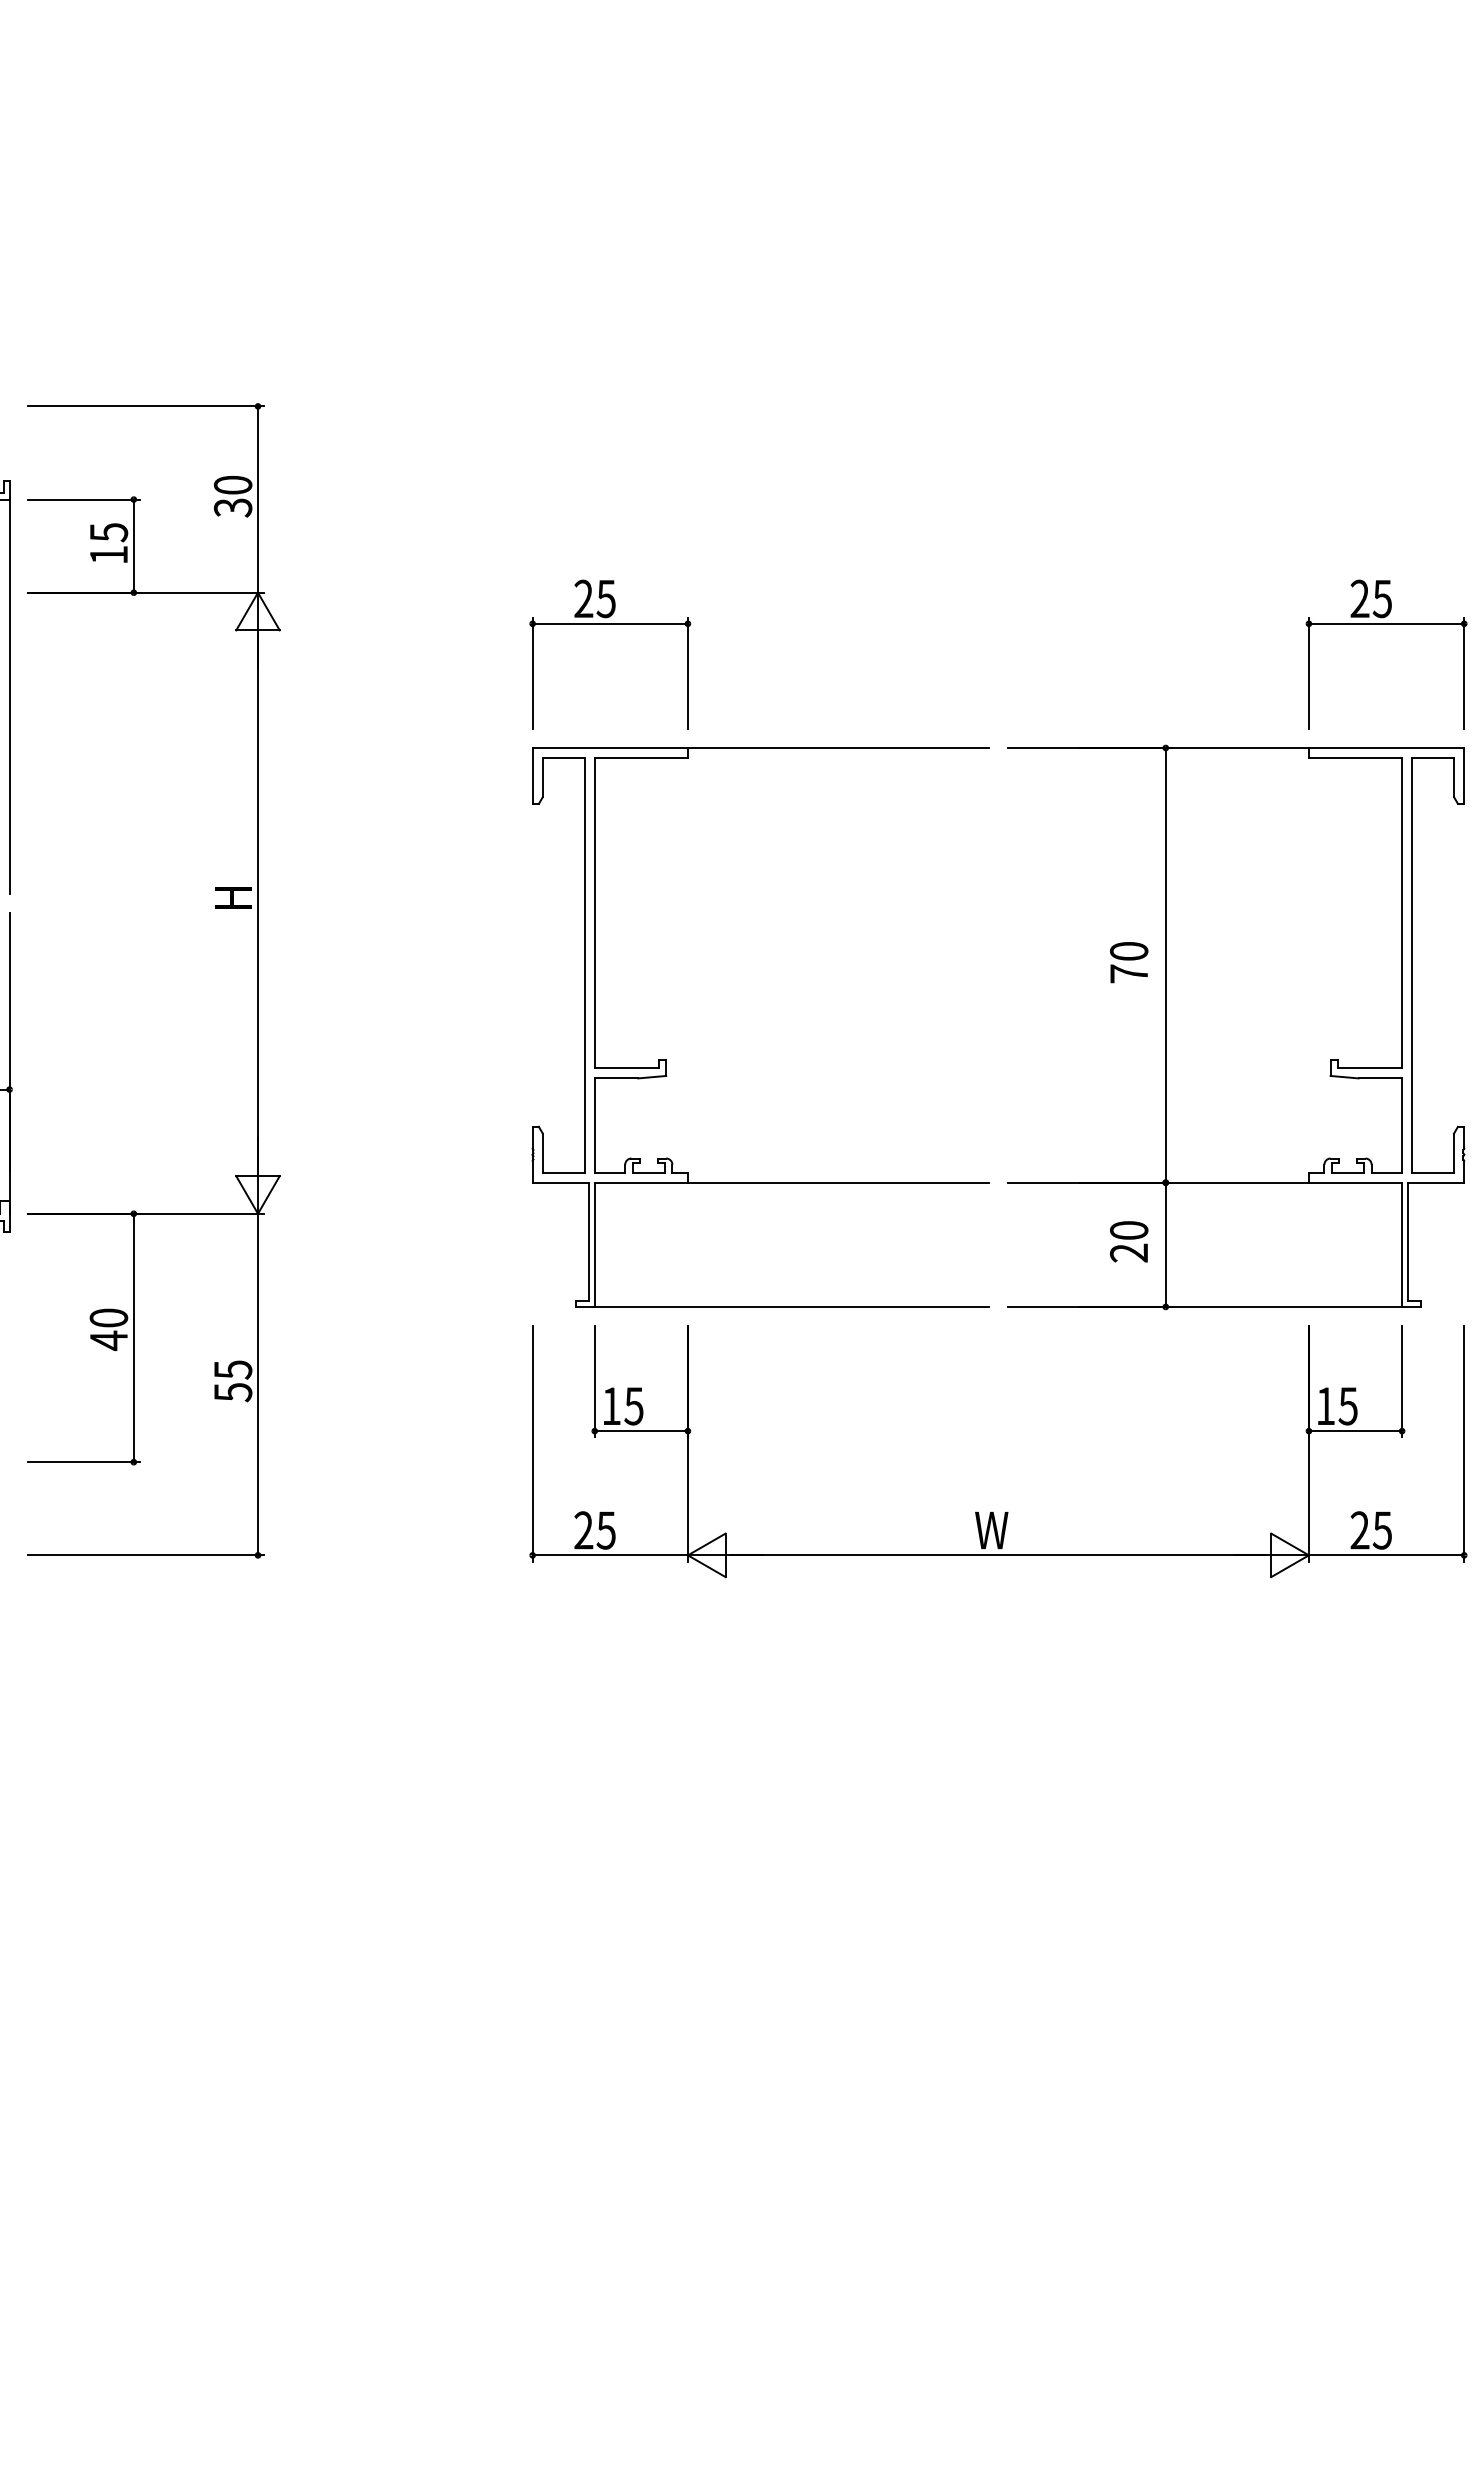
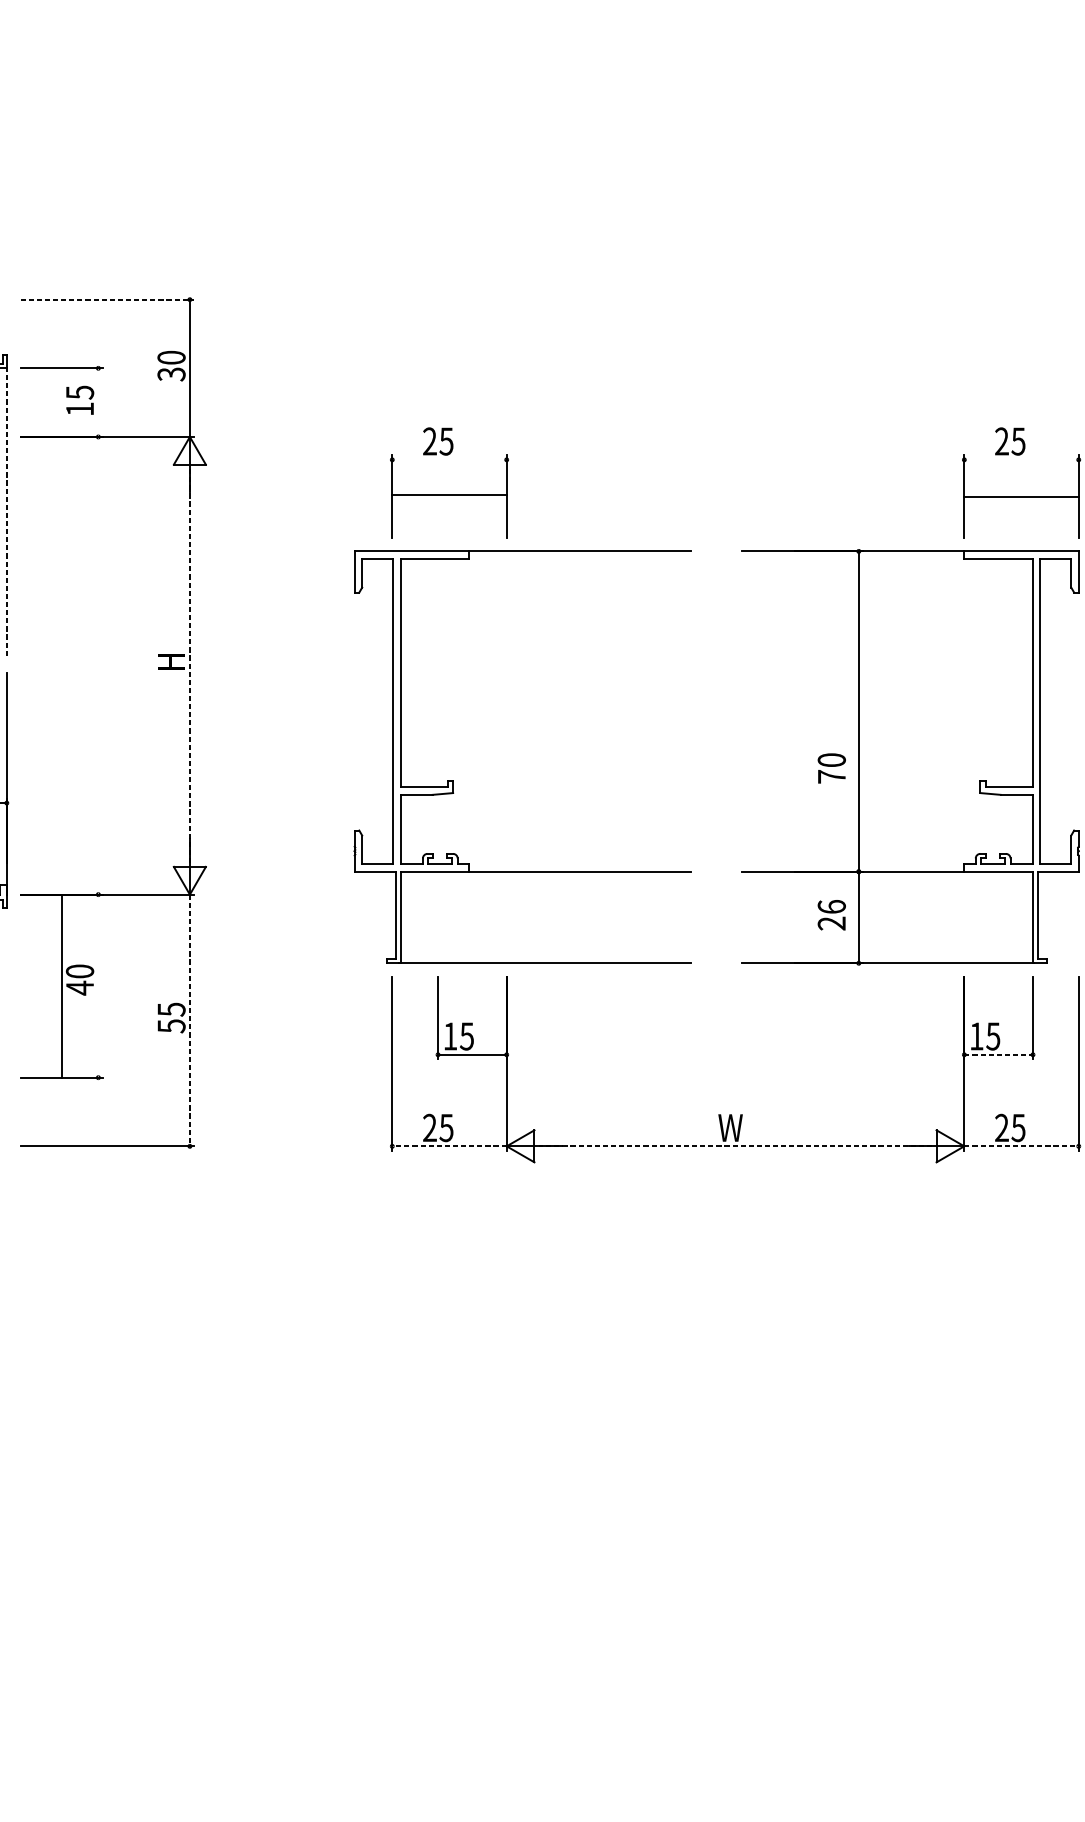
line: (146, 406) -> (107, 299), solid -> dashed
line: (133, 545) -> (98, 402), removed
line: (609, 623) -> (448, 494), moved
line: (1386, 623) -> (1021, 496), moved
line: (9, 696) -> (6, 513), solid -> dashed
line: (258, 903) -> (190, 665), solid -> dashed
text: (1129, 962) -> (832, 768), moved
part: (666, 1059) -> (453, 780), moved
text: (1129, 1230) -> (832, 906), 20 -> 26
line: (133, 1337) -> (62, 985), moved
line: (258, 1384) -> (190, 1020), solid -> dashed
line: (1355, 1431) -> (998, 1055), solid -> dashed
line: (610, 1555) -> (449, 1146), solid -> dashed
line: (997, 1555) -> (734, 1146), solid -> dashed
line: (1386, 1555) -> (1021, 1146), solid -> dashed

